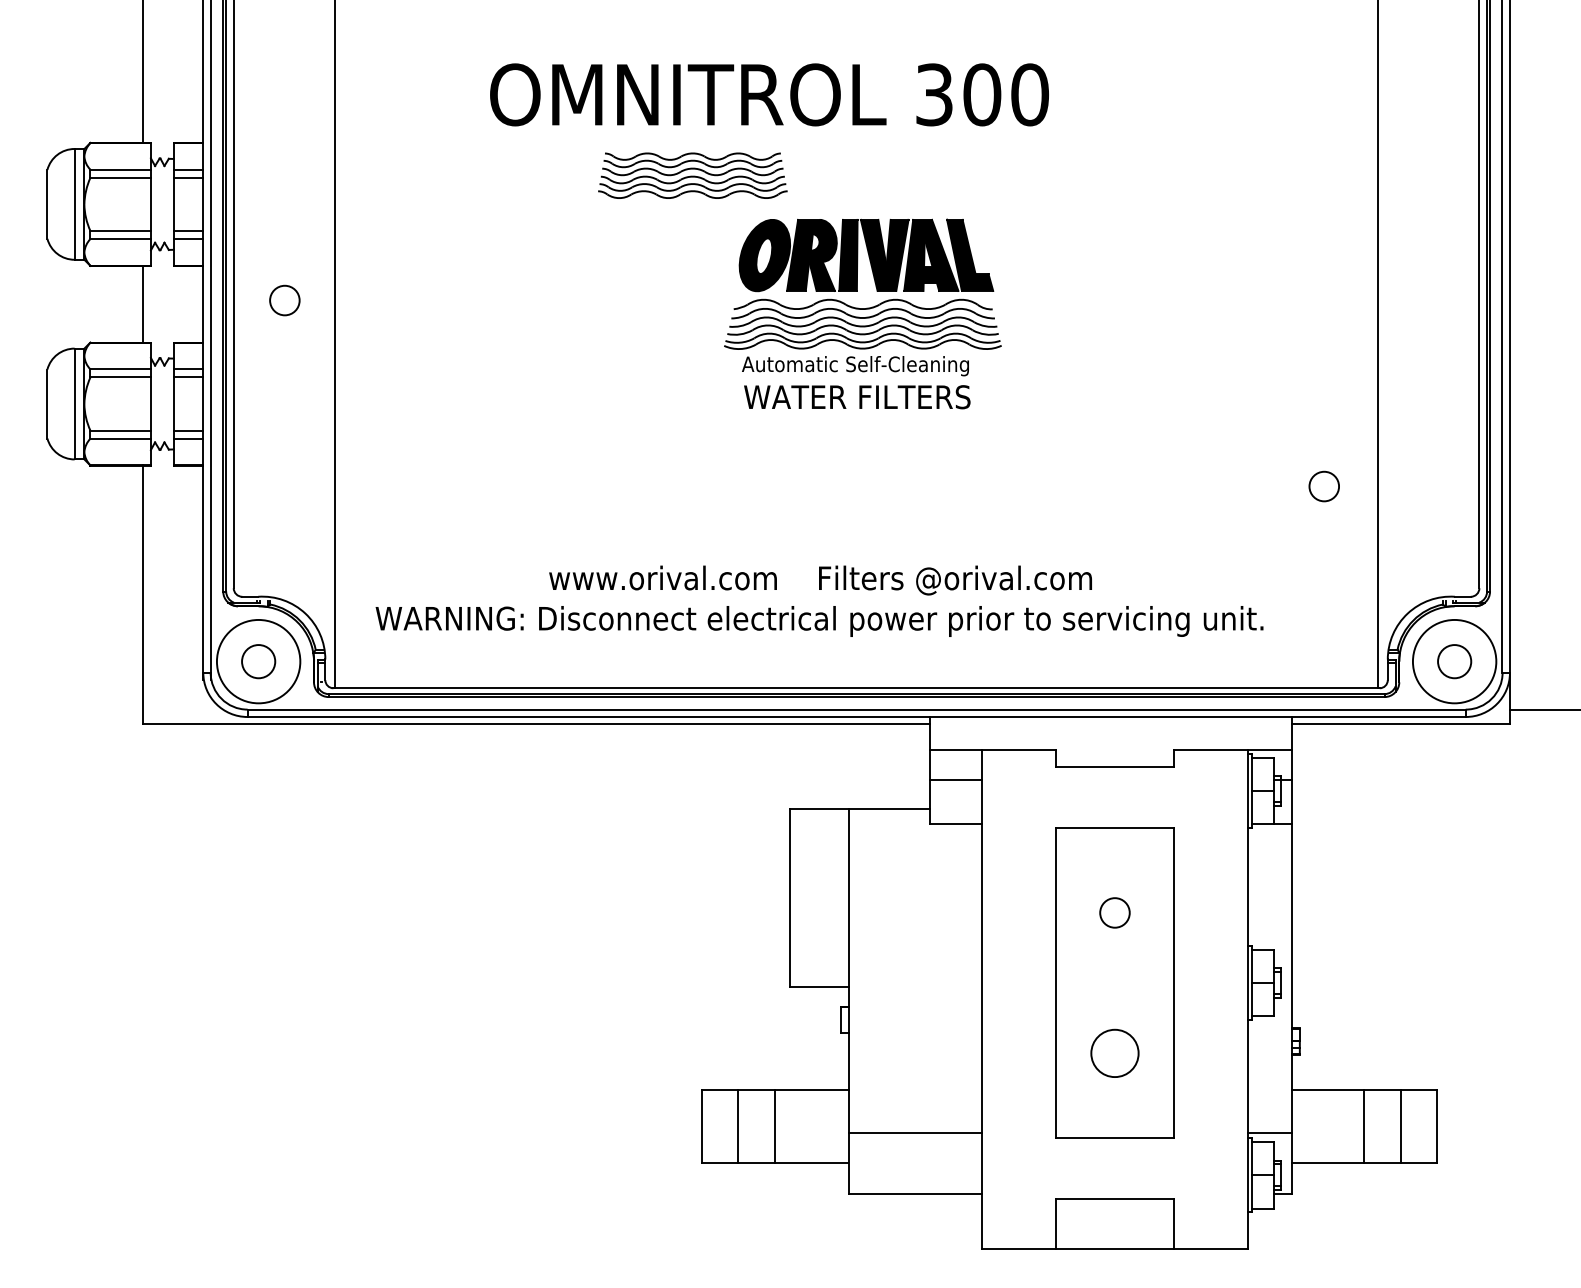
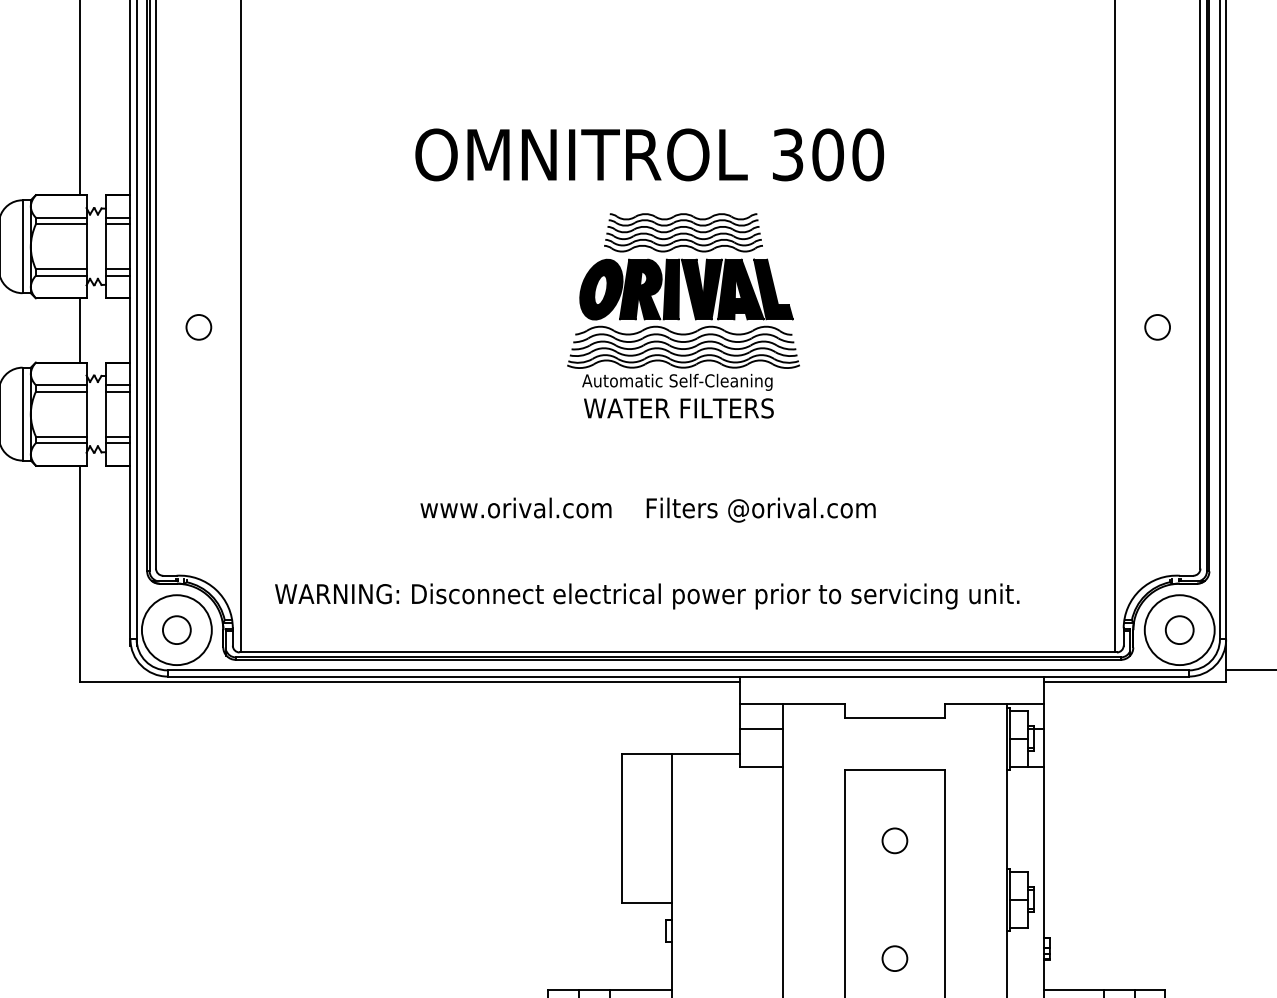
text: (769, 94) -> (649, 154), moved
part: (692, 175) -> (683, 232), moved
circle: (1323, 486) -> (1156, 327), moved
text: (820, 580) -> (648, 510), moved
circle: (1114, 1053) -> (894, 958), size x0.62

